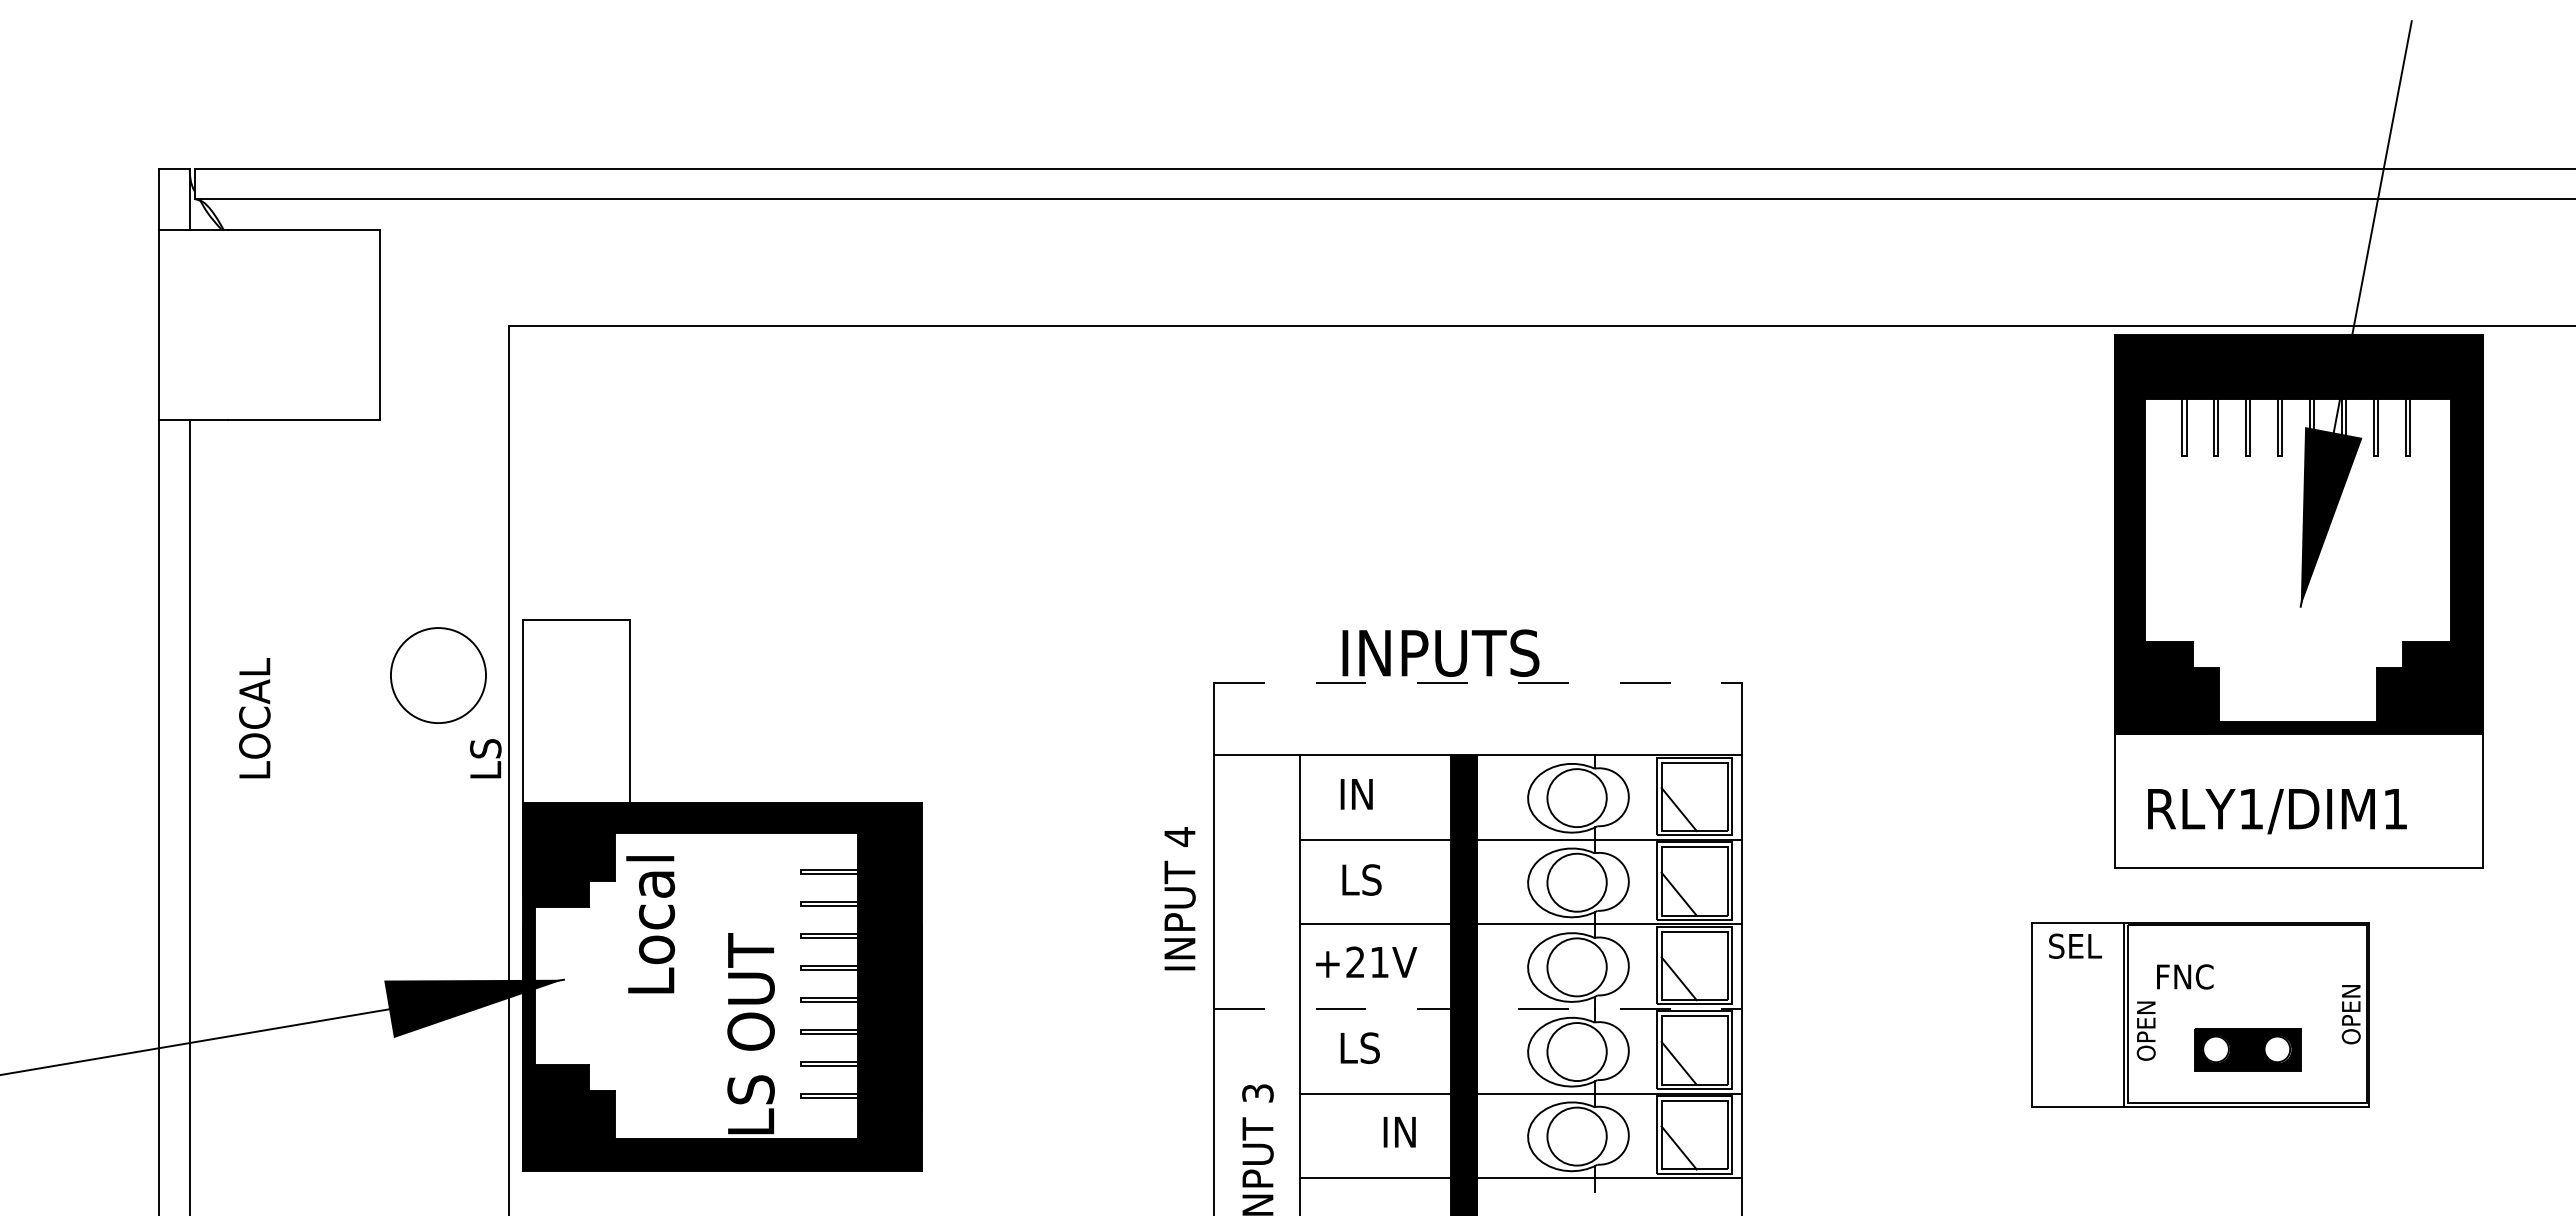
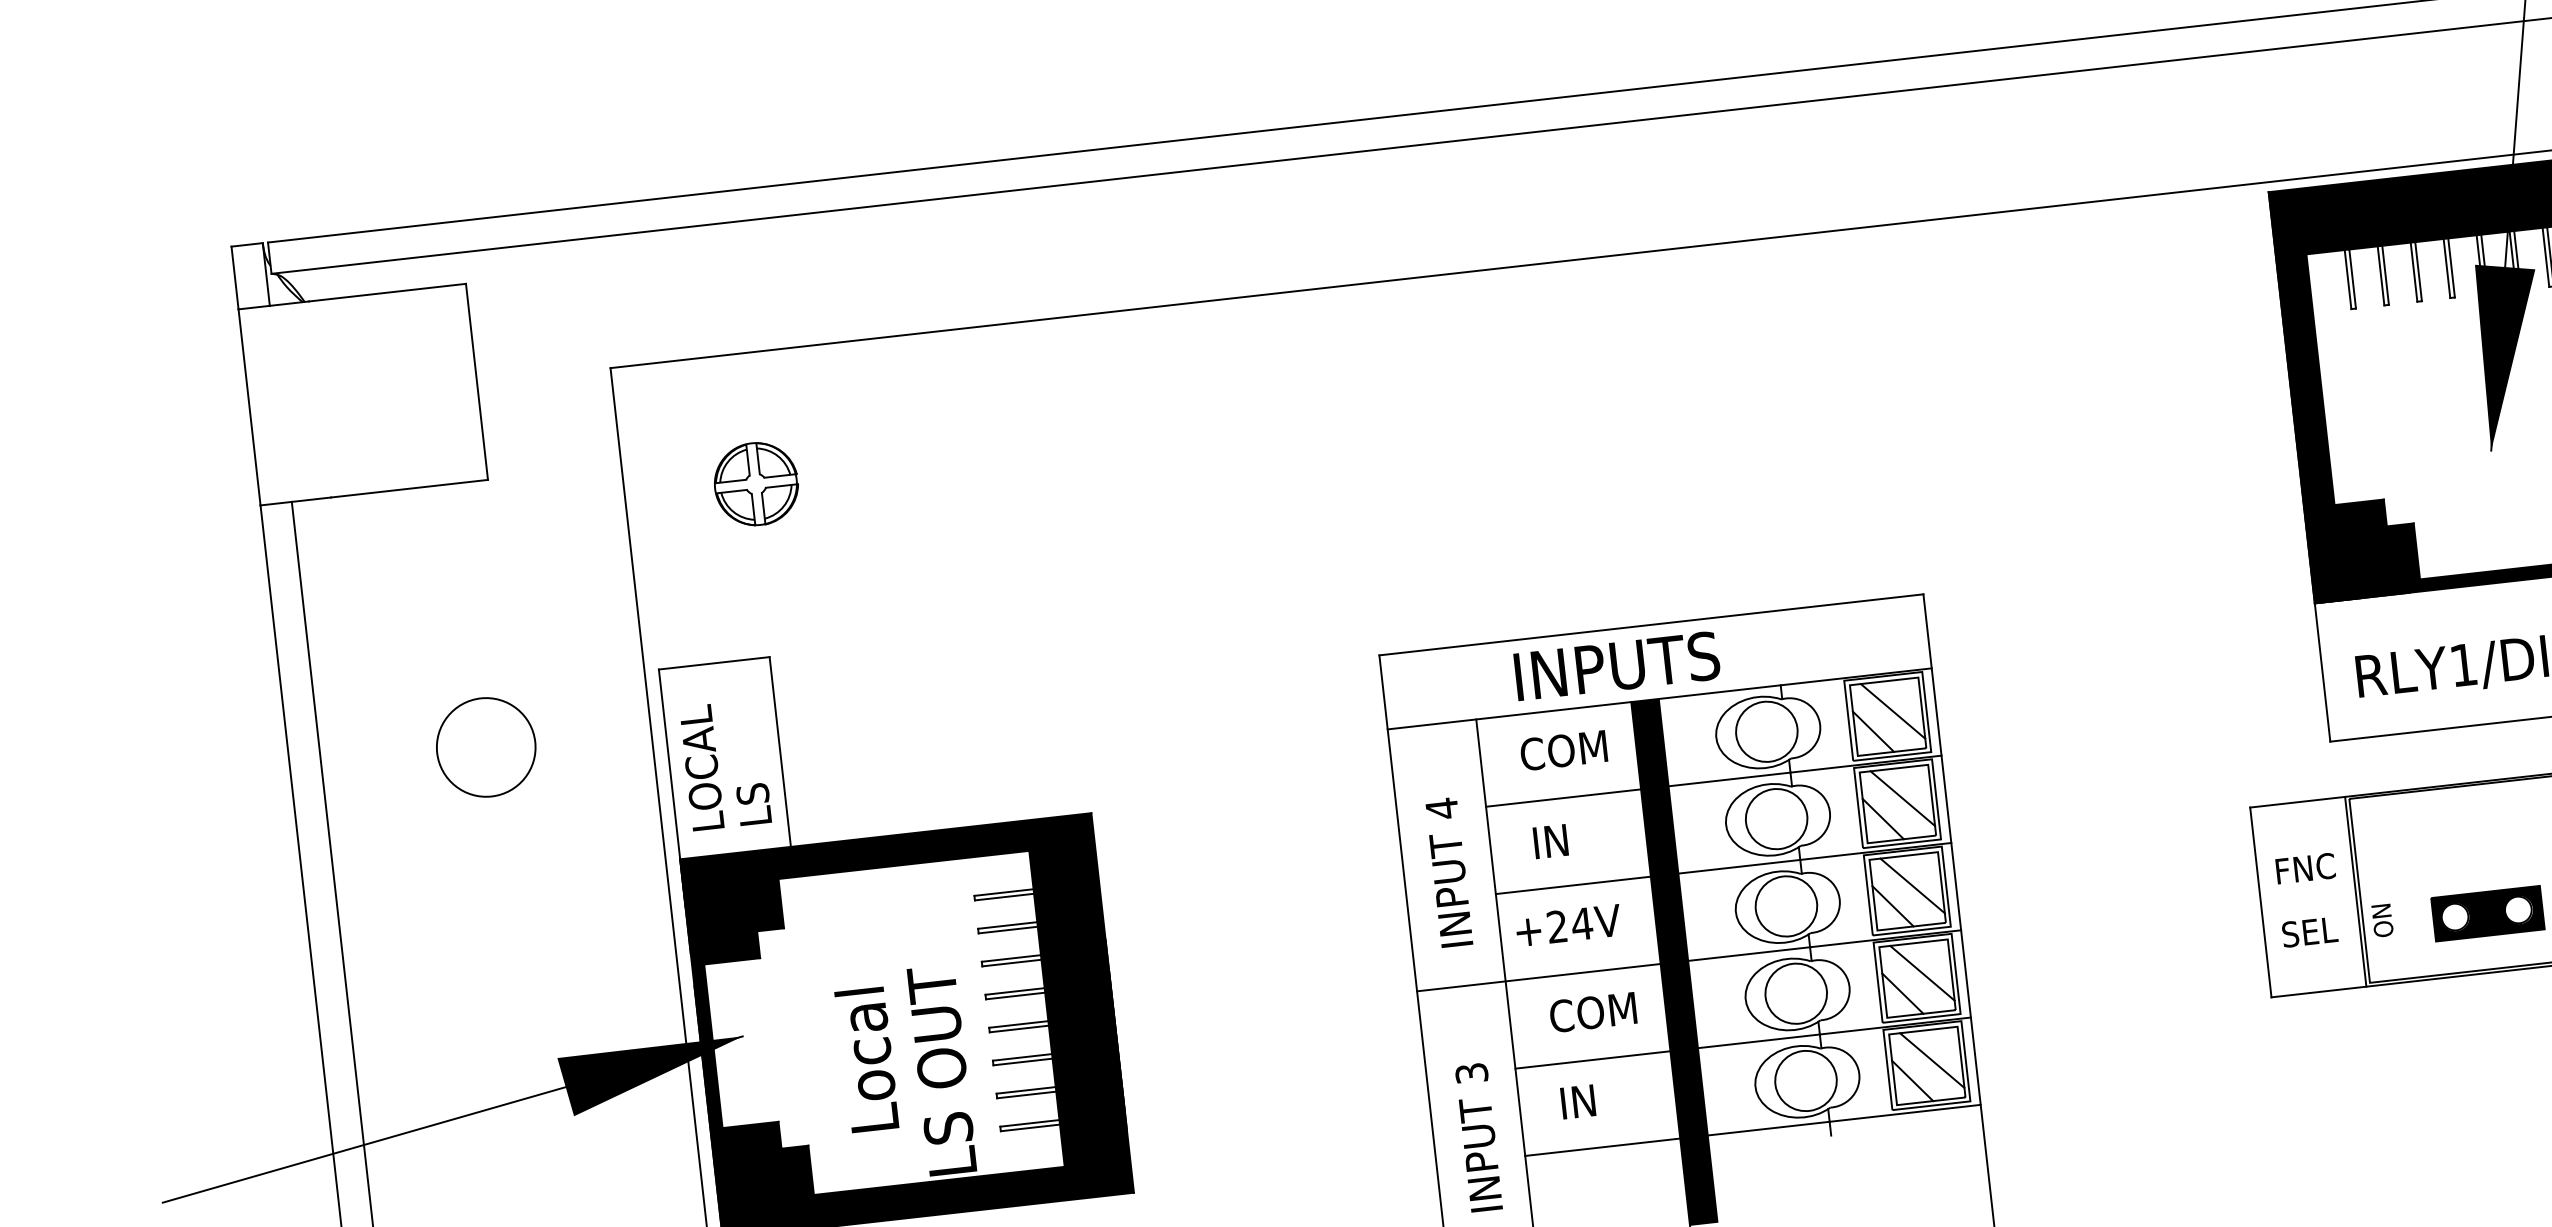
part: (636, 452) -> (756, 484), added
text: (1440, 652) -> (1616, 665), moved
circle: (438, 675) -> (486, 747), moved
line: (1478, 683) -> (1651, 624), dashed -> solid
text: (254, 718) -> (701, 768), moved
text: (485, 758) -> (753, 804), moved
line: (1700, 791) -> (1893, 710), added
text: (1380, 794) -> (1563, 750), IN -> COM
line: (1700, 876) -> (1903, 798), added
text: (1363, 879) -> (1555, 840), LS -> IN
text: (1179, 898) -> (1448, 872), moved
text: (650, 924) -> (867, 1059), moved
text: (2075, 945) -> (2309, 931), moved
line: (1700, 961) -> (1913, 886), added
text: (1379, 962) -> (1582, 924), +21V -> +24V
text: (2185, 976) -> (2305, 868), moved
line: (1478, 1009) -> (1689, 961), dashed -> solid
text: (2146, 1020) -> (2379, 895), OPEN -> ON
line: (1700, 1045) -> (1922, 972), added
text: (1380, 1048) -> (1593, 1012), LS -> COM
line: (1700, 1130) -> (1932, 1060), added
text: (1399, 1132) -> (1577, 1102), moved

